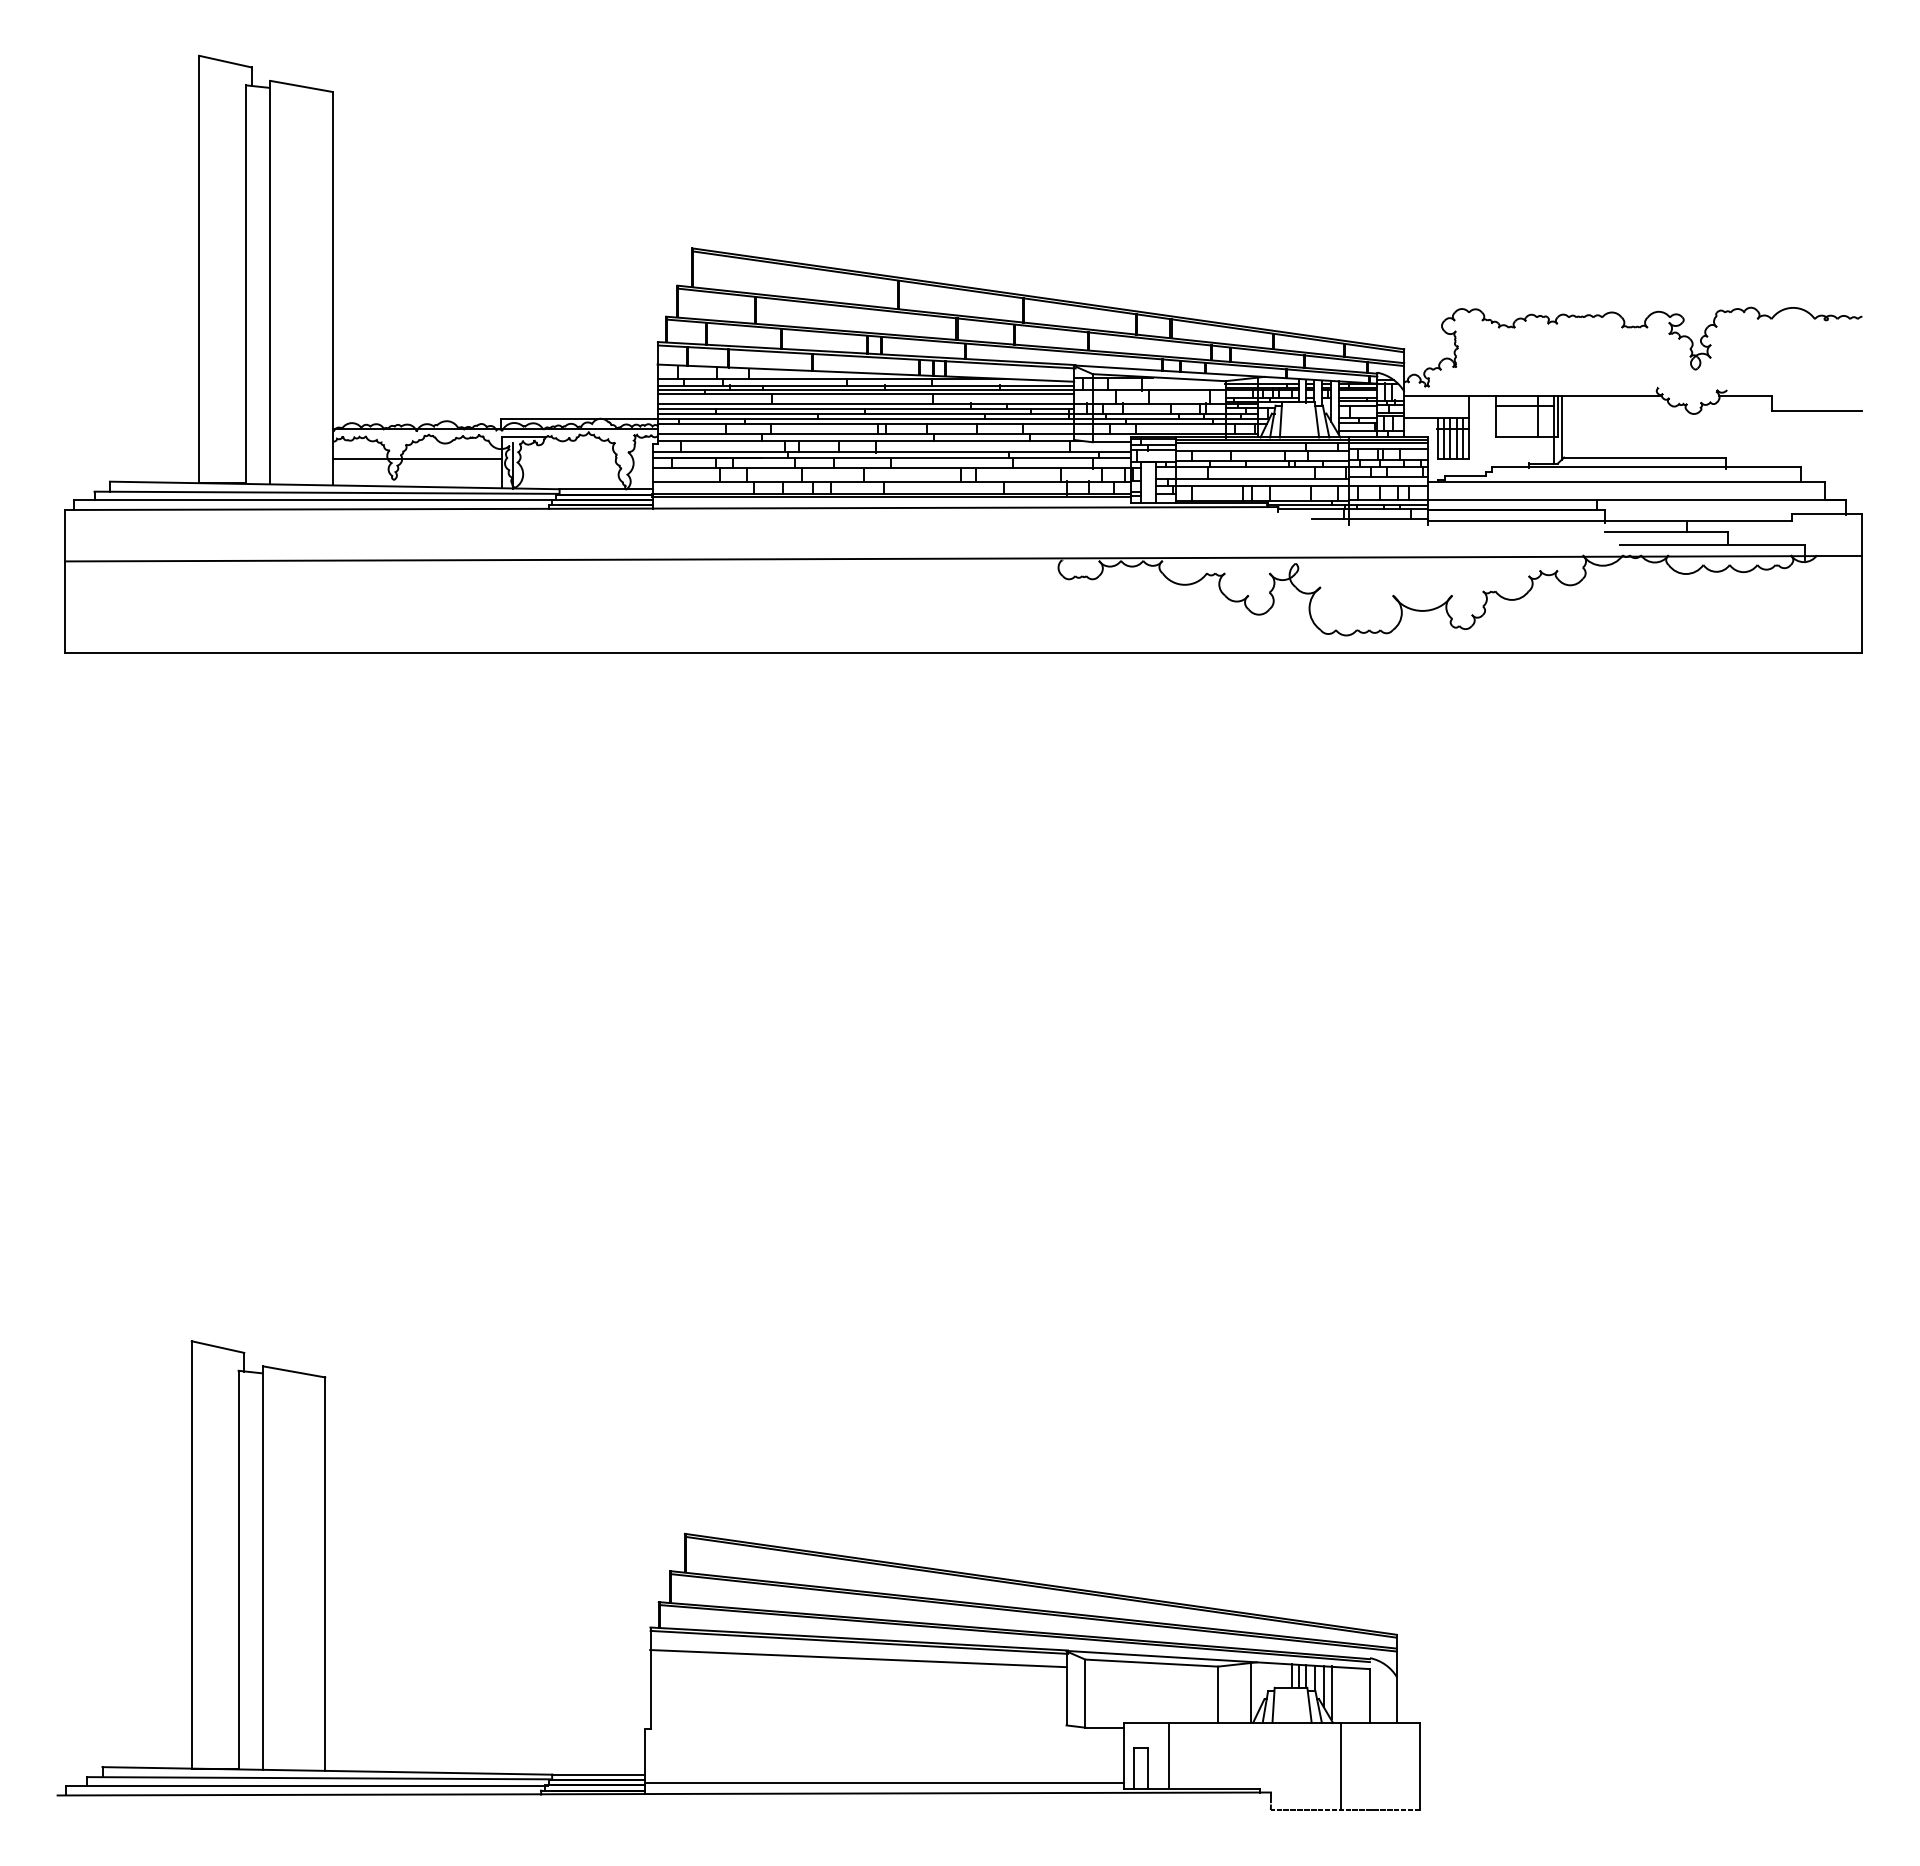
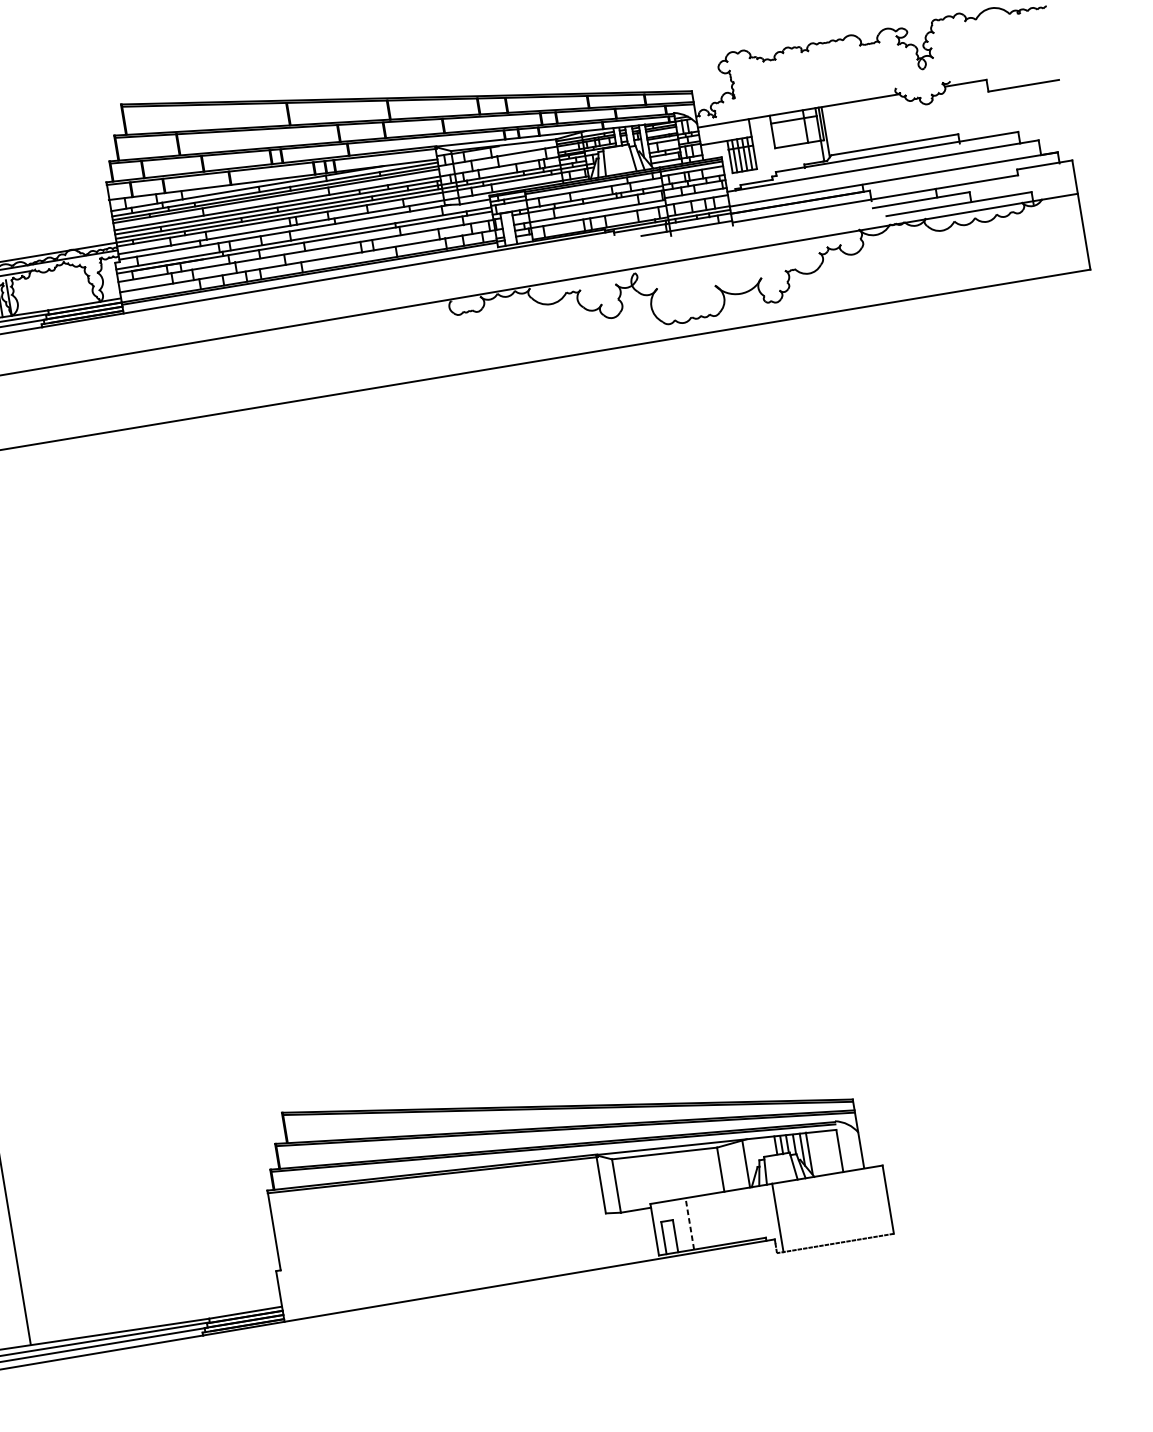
line: (858, 1658) -> (434, 1187), removed
line: (1168, 1755) -> (689, 1223), solid -> dashed
line: (1341, 1766) -> (778, 1217), moved
line: (883, 1782) -> (469, 1281), removed

